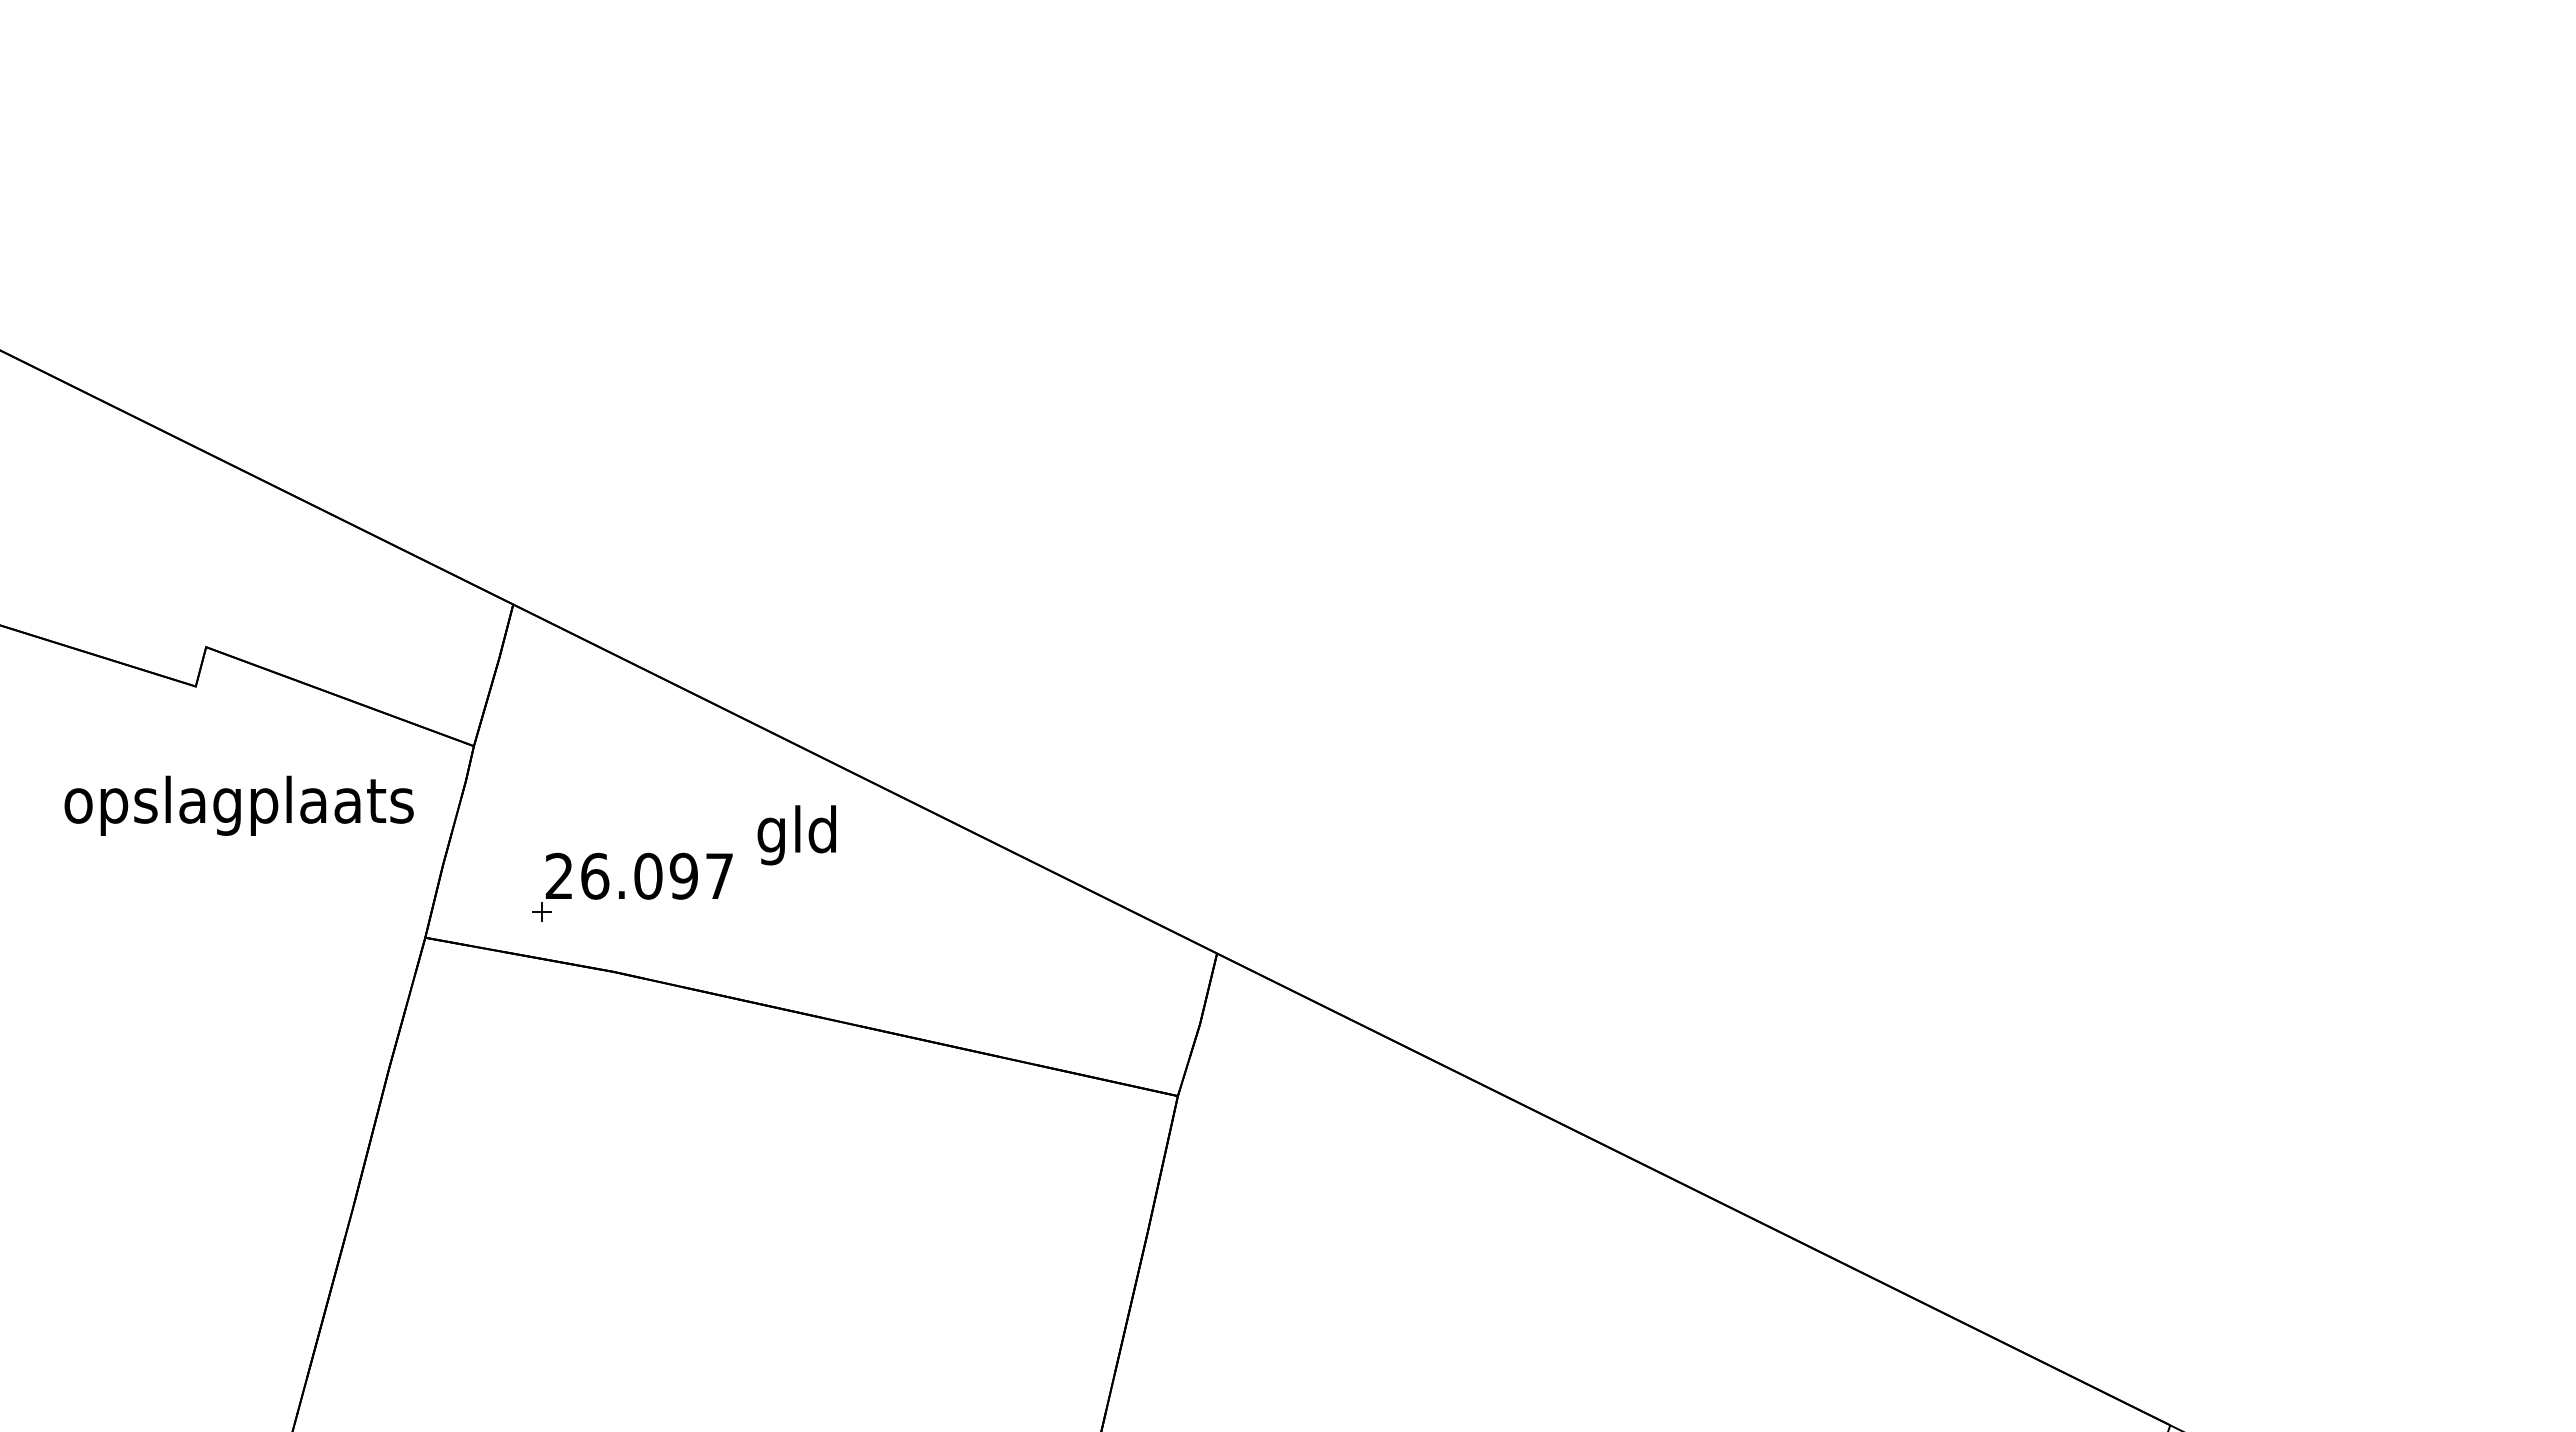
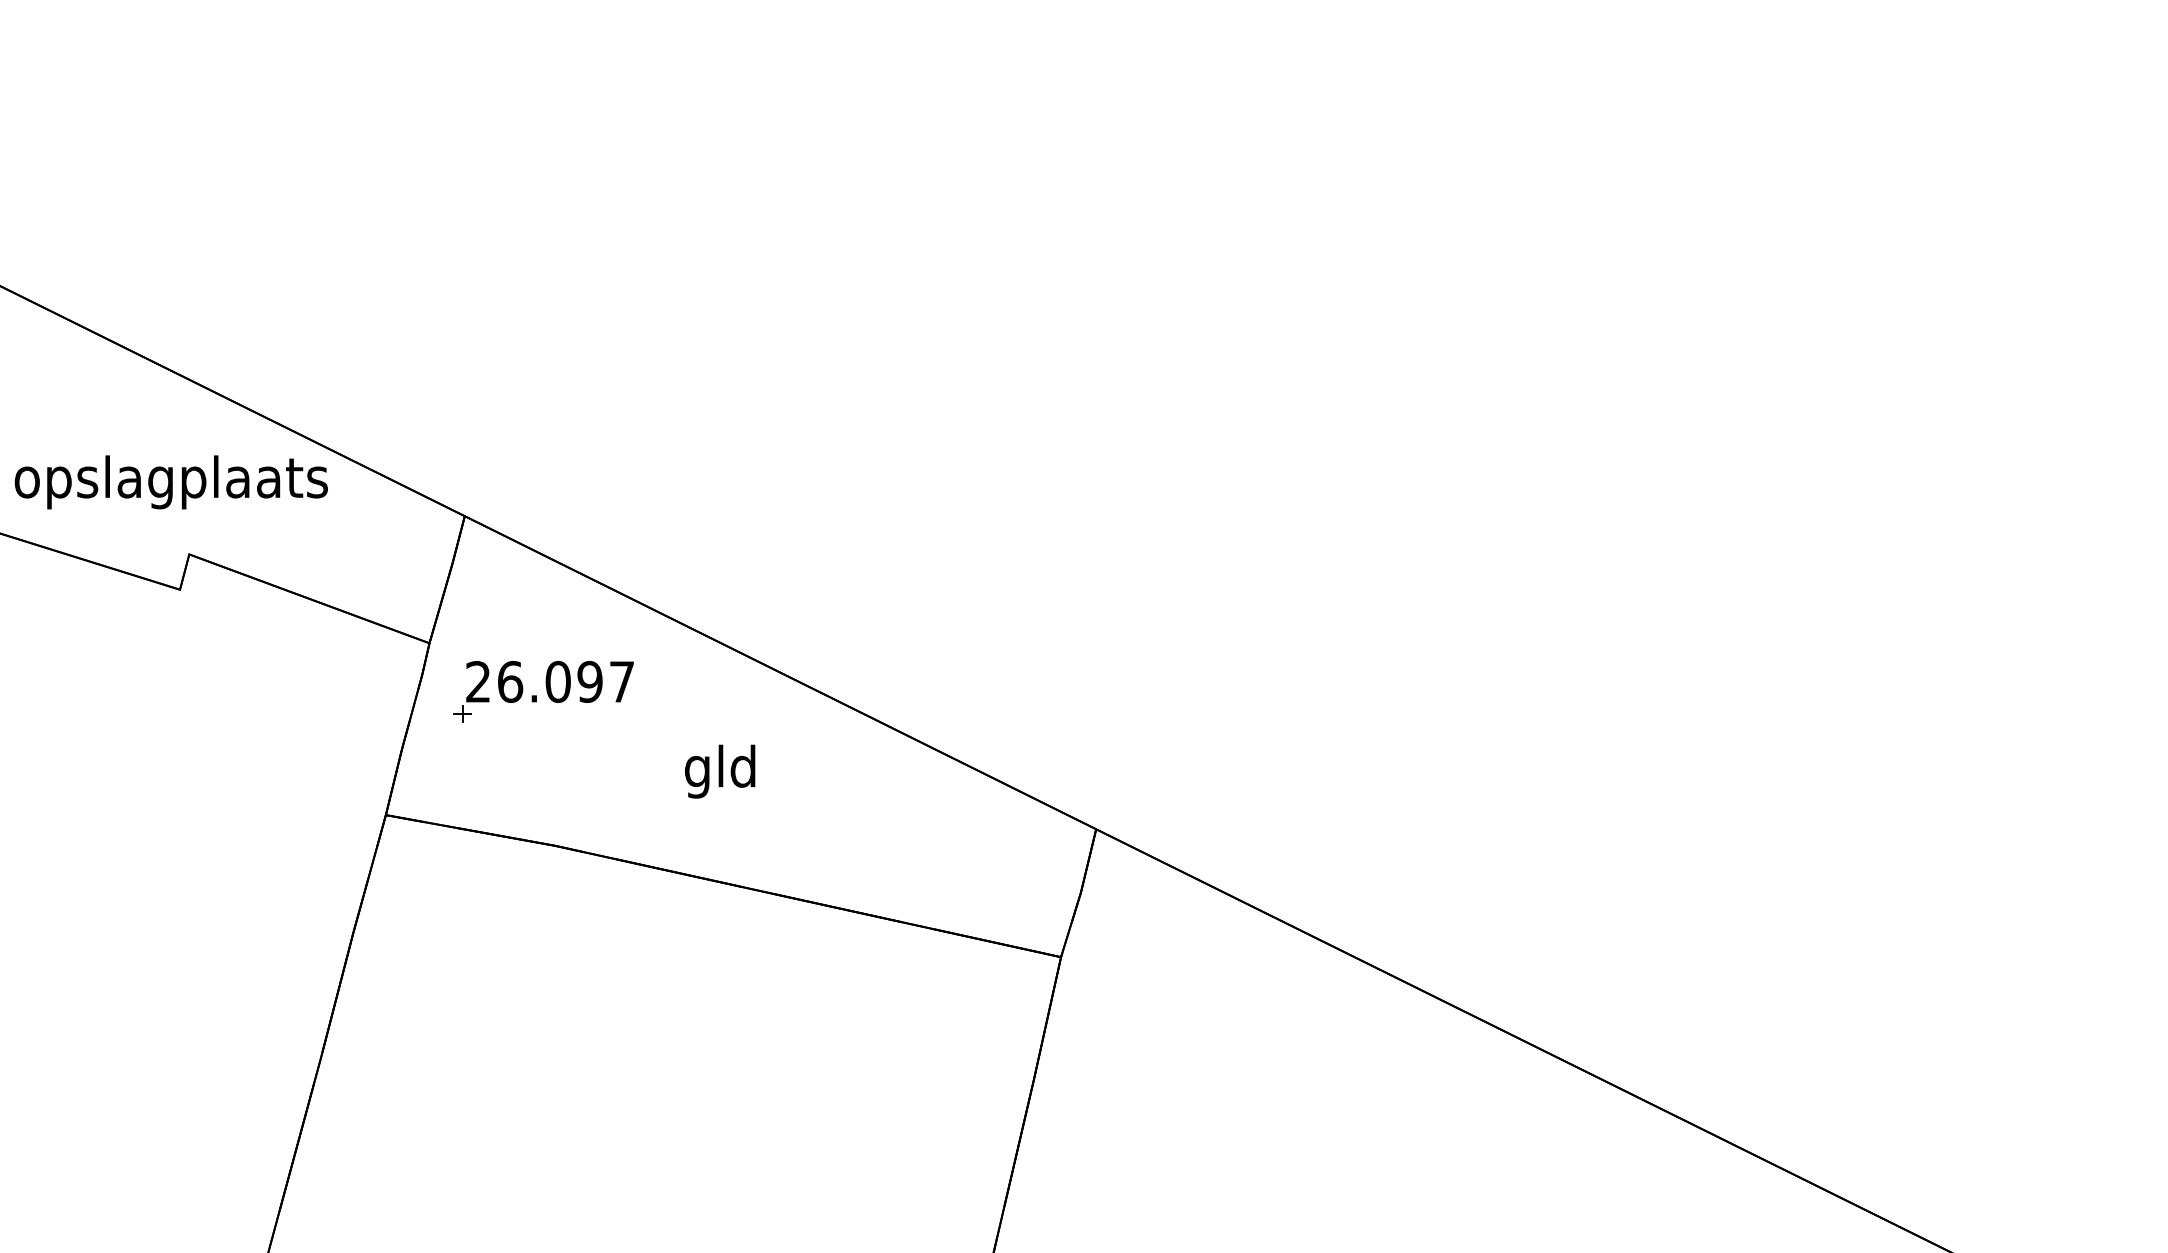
text: (238, 805) -> (170, 482), moved
text: (796, 835) -> (719, 771), moved
part: (632, 886) -> (543, 691), moved

